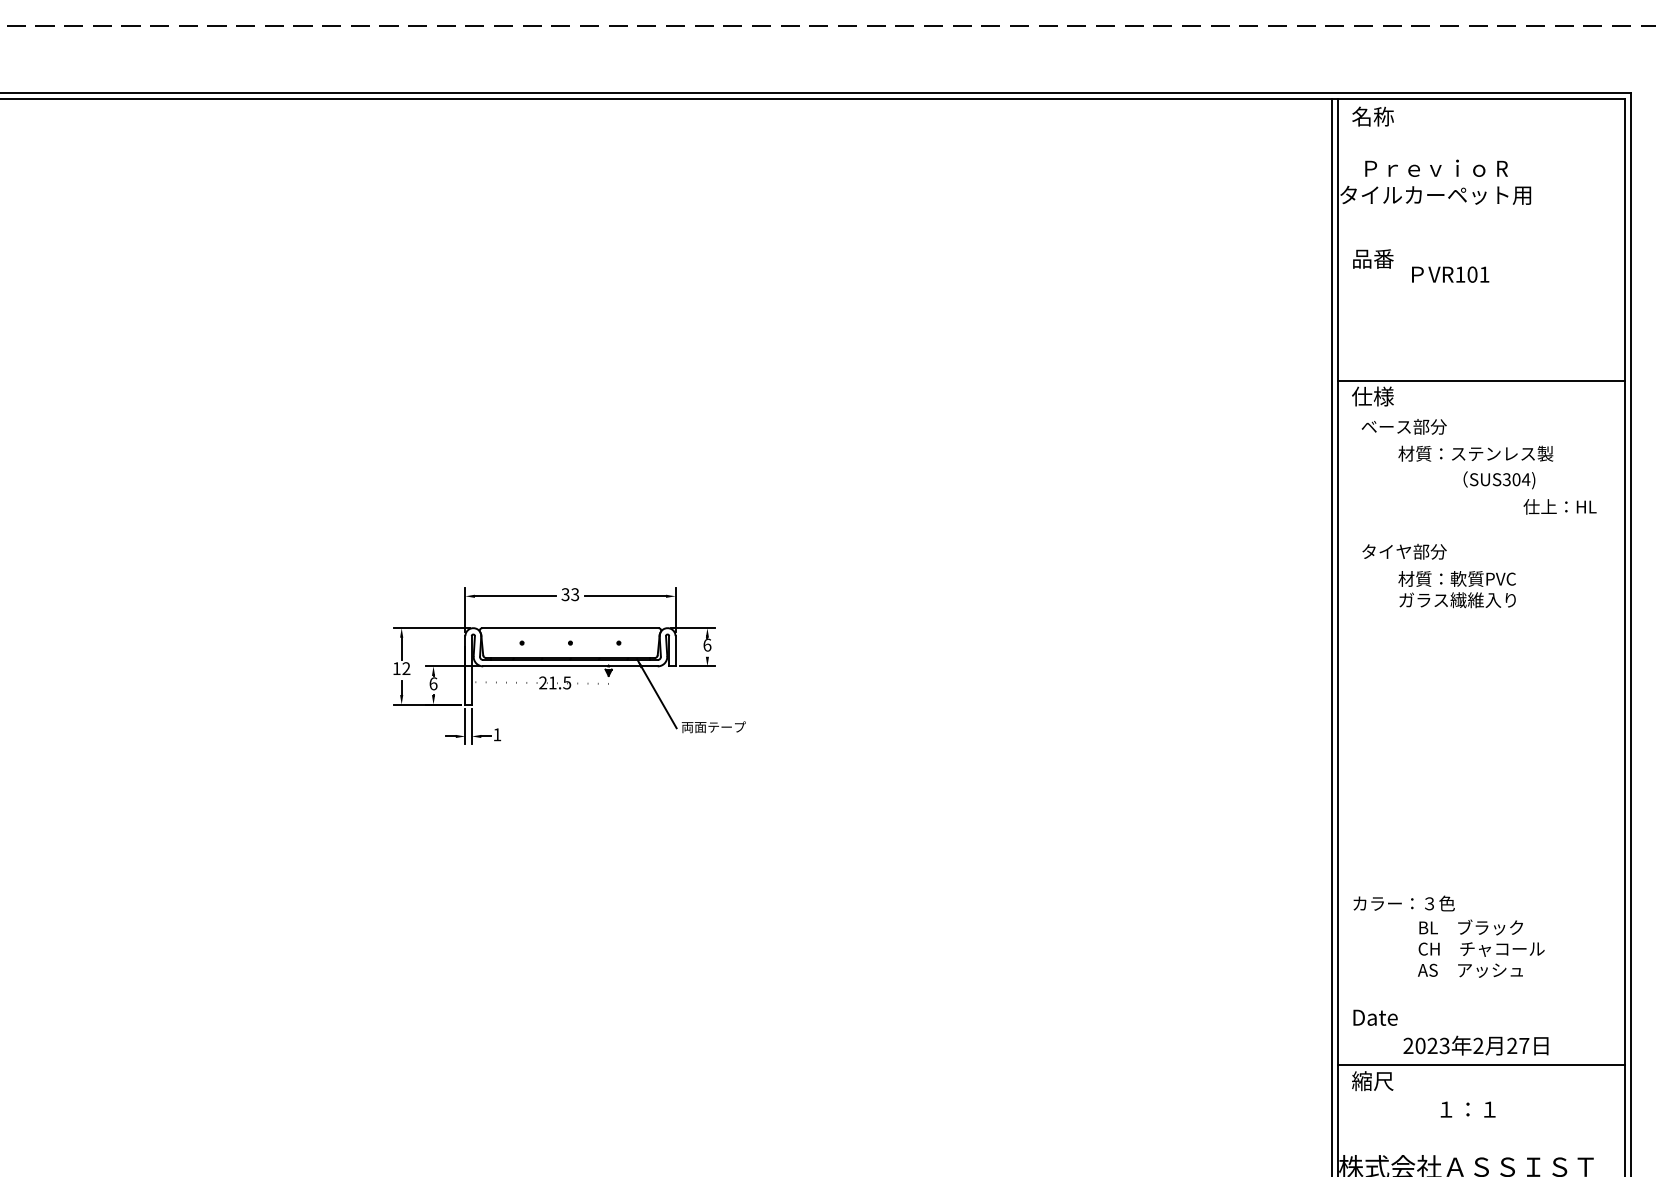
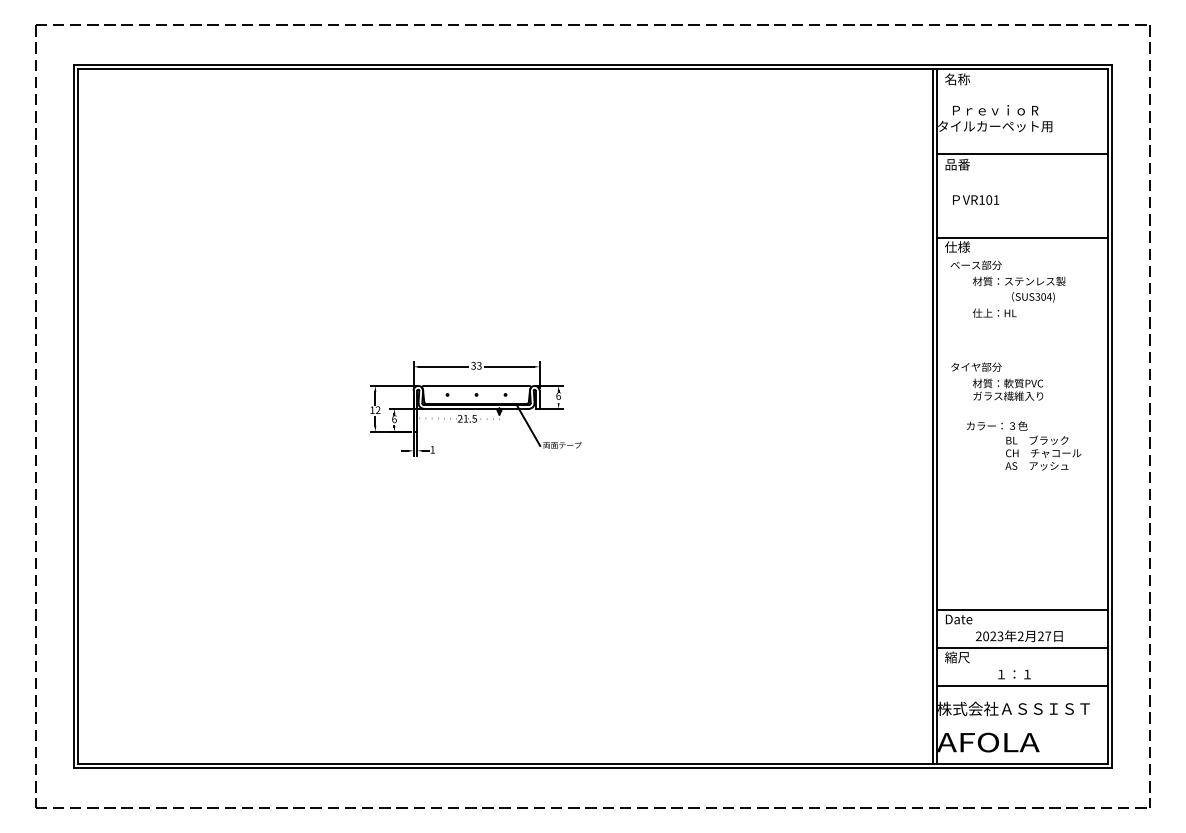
line: (1481, 240) -> (1022, 153), added
text: (1451, 273) -> (976, 199), moved
text: (1559, 505) -> (994, 312), moved
text: (1439, 575) -> (997, 381), moved
text: (1449, 936) -> (1024, 445), moved
line: (1481, 1001) -> (1022, 609), added
line: (1481, 1129) -> (1022, 686), added

